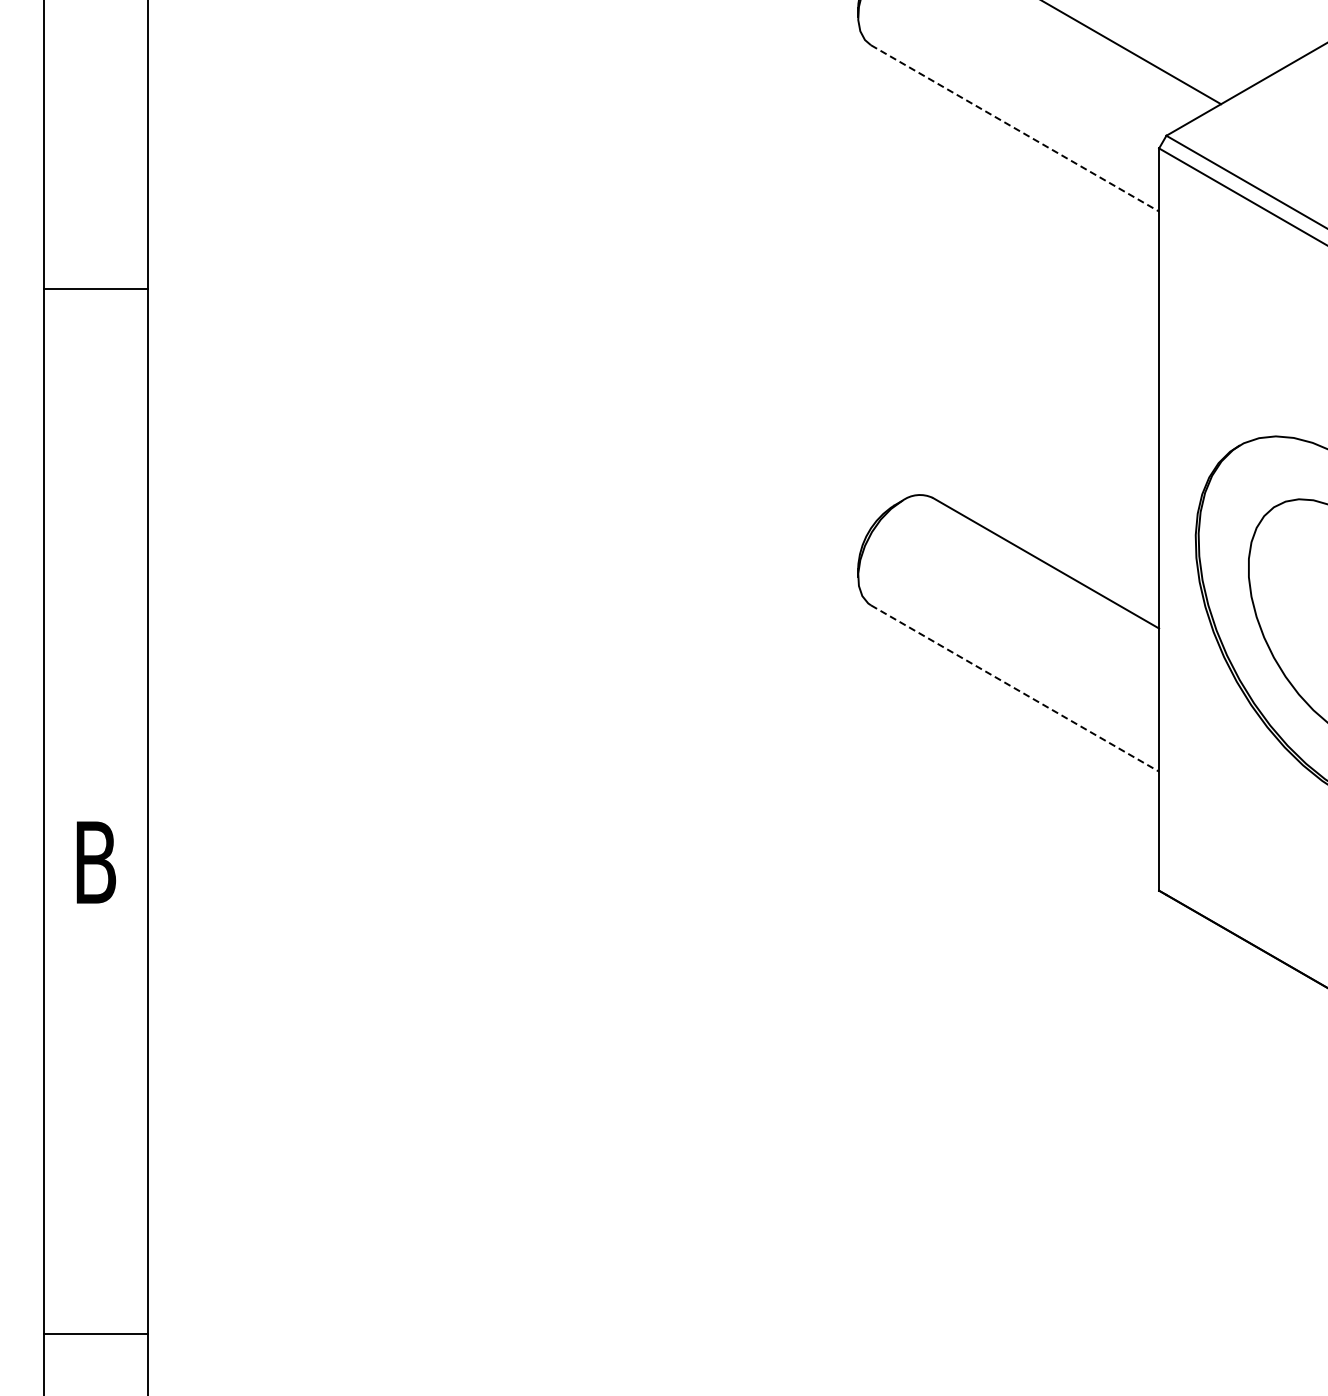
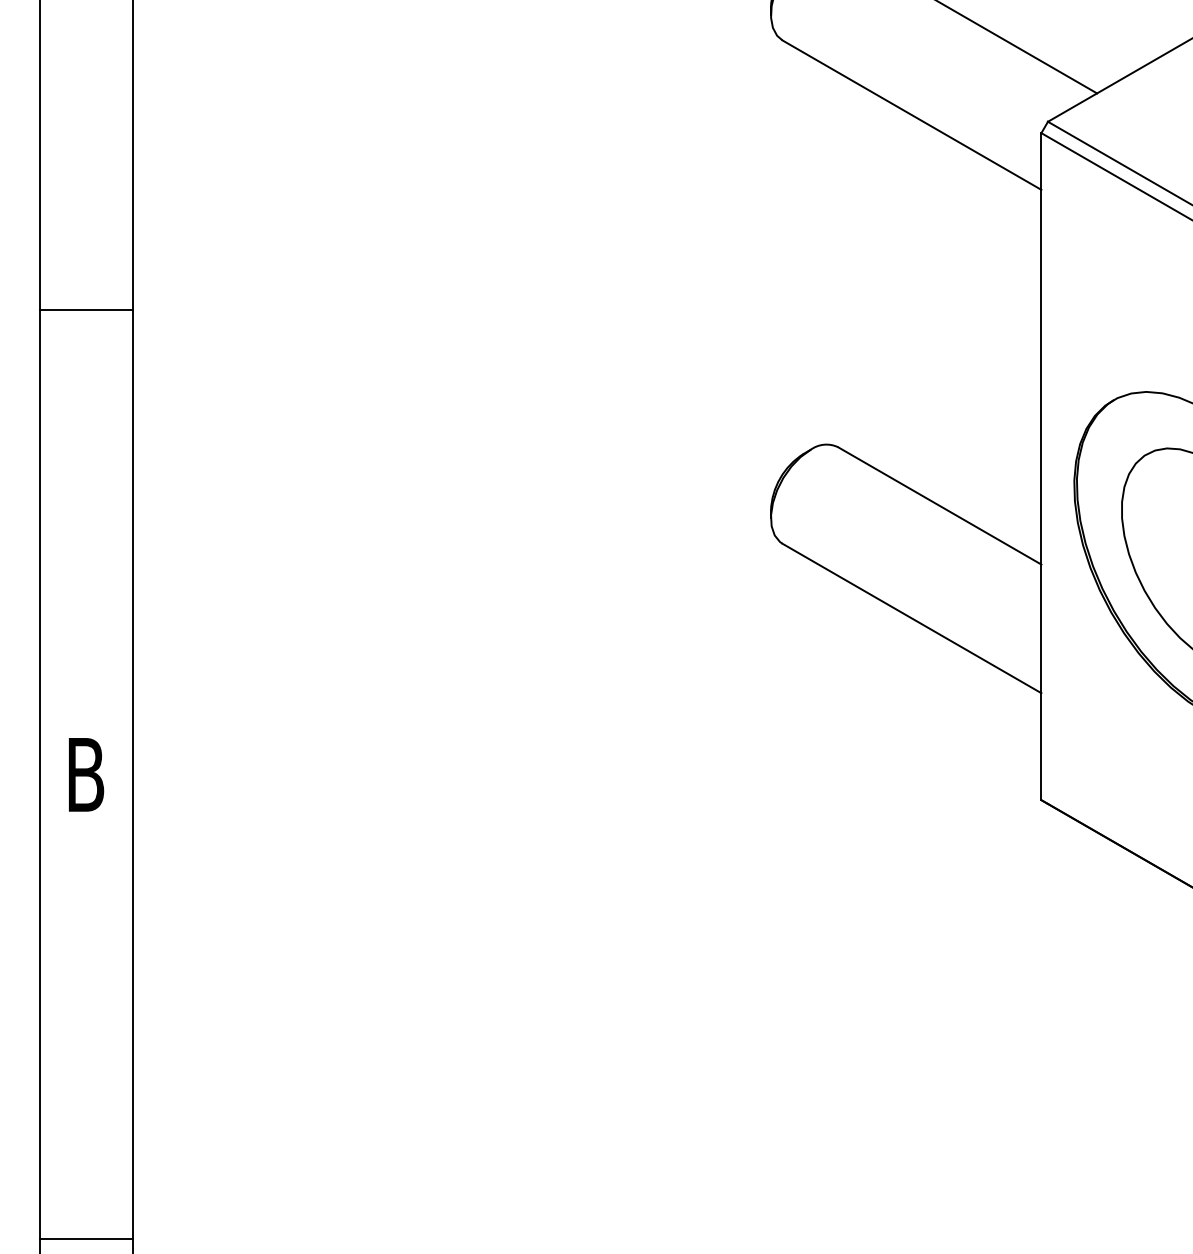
line: (1015, 128) -> (912, 115), dashed -> solid
line: (95, 288) -> (85, 310), moved
line: (1015, 688) -> (912, 618), dashed -> solid
line: (95, 1333) -> (85, 1238), moved

